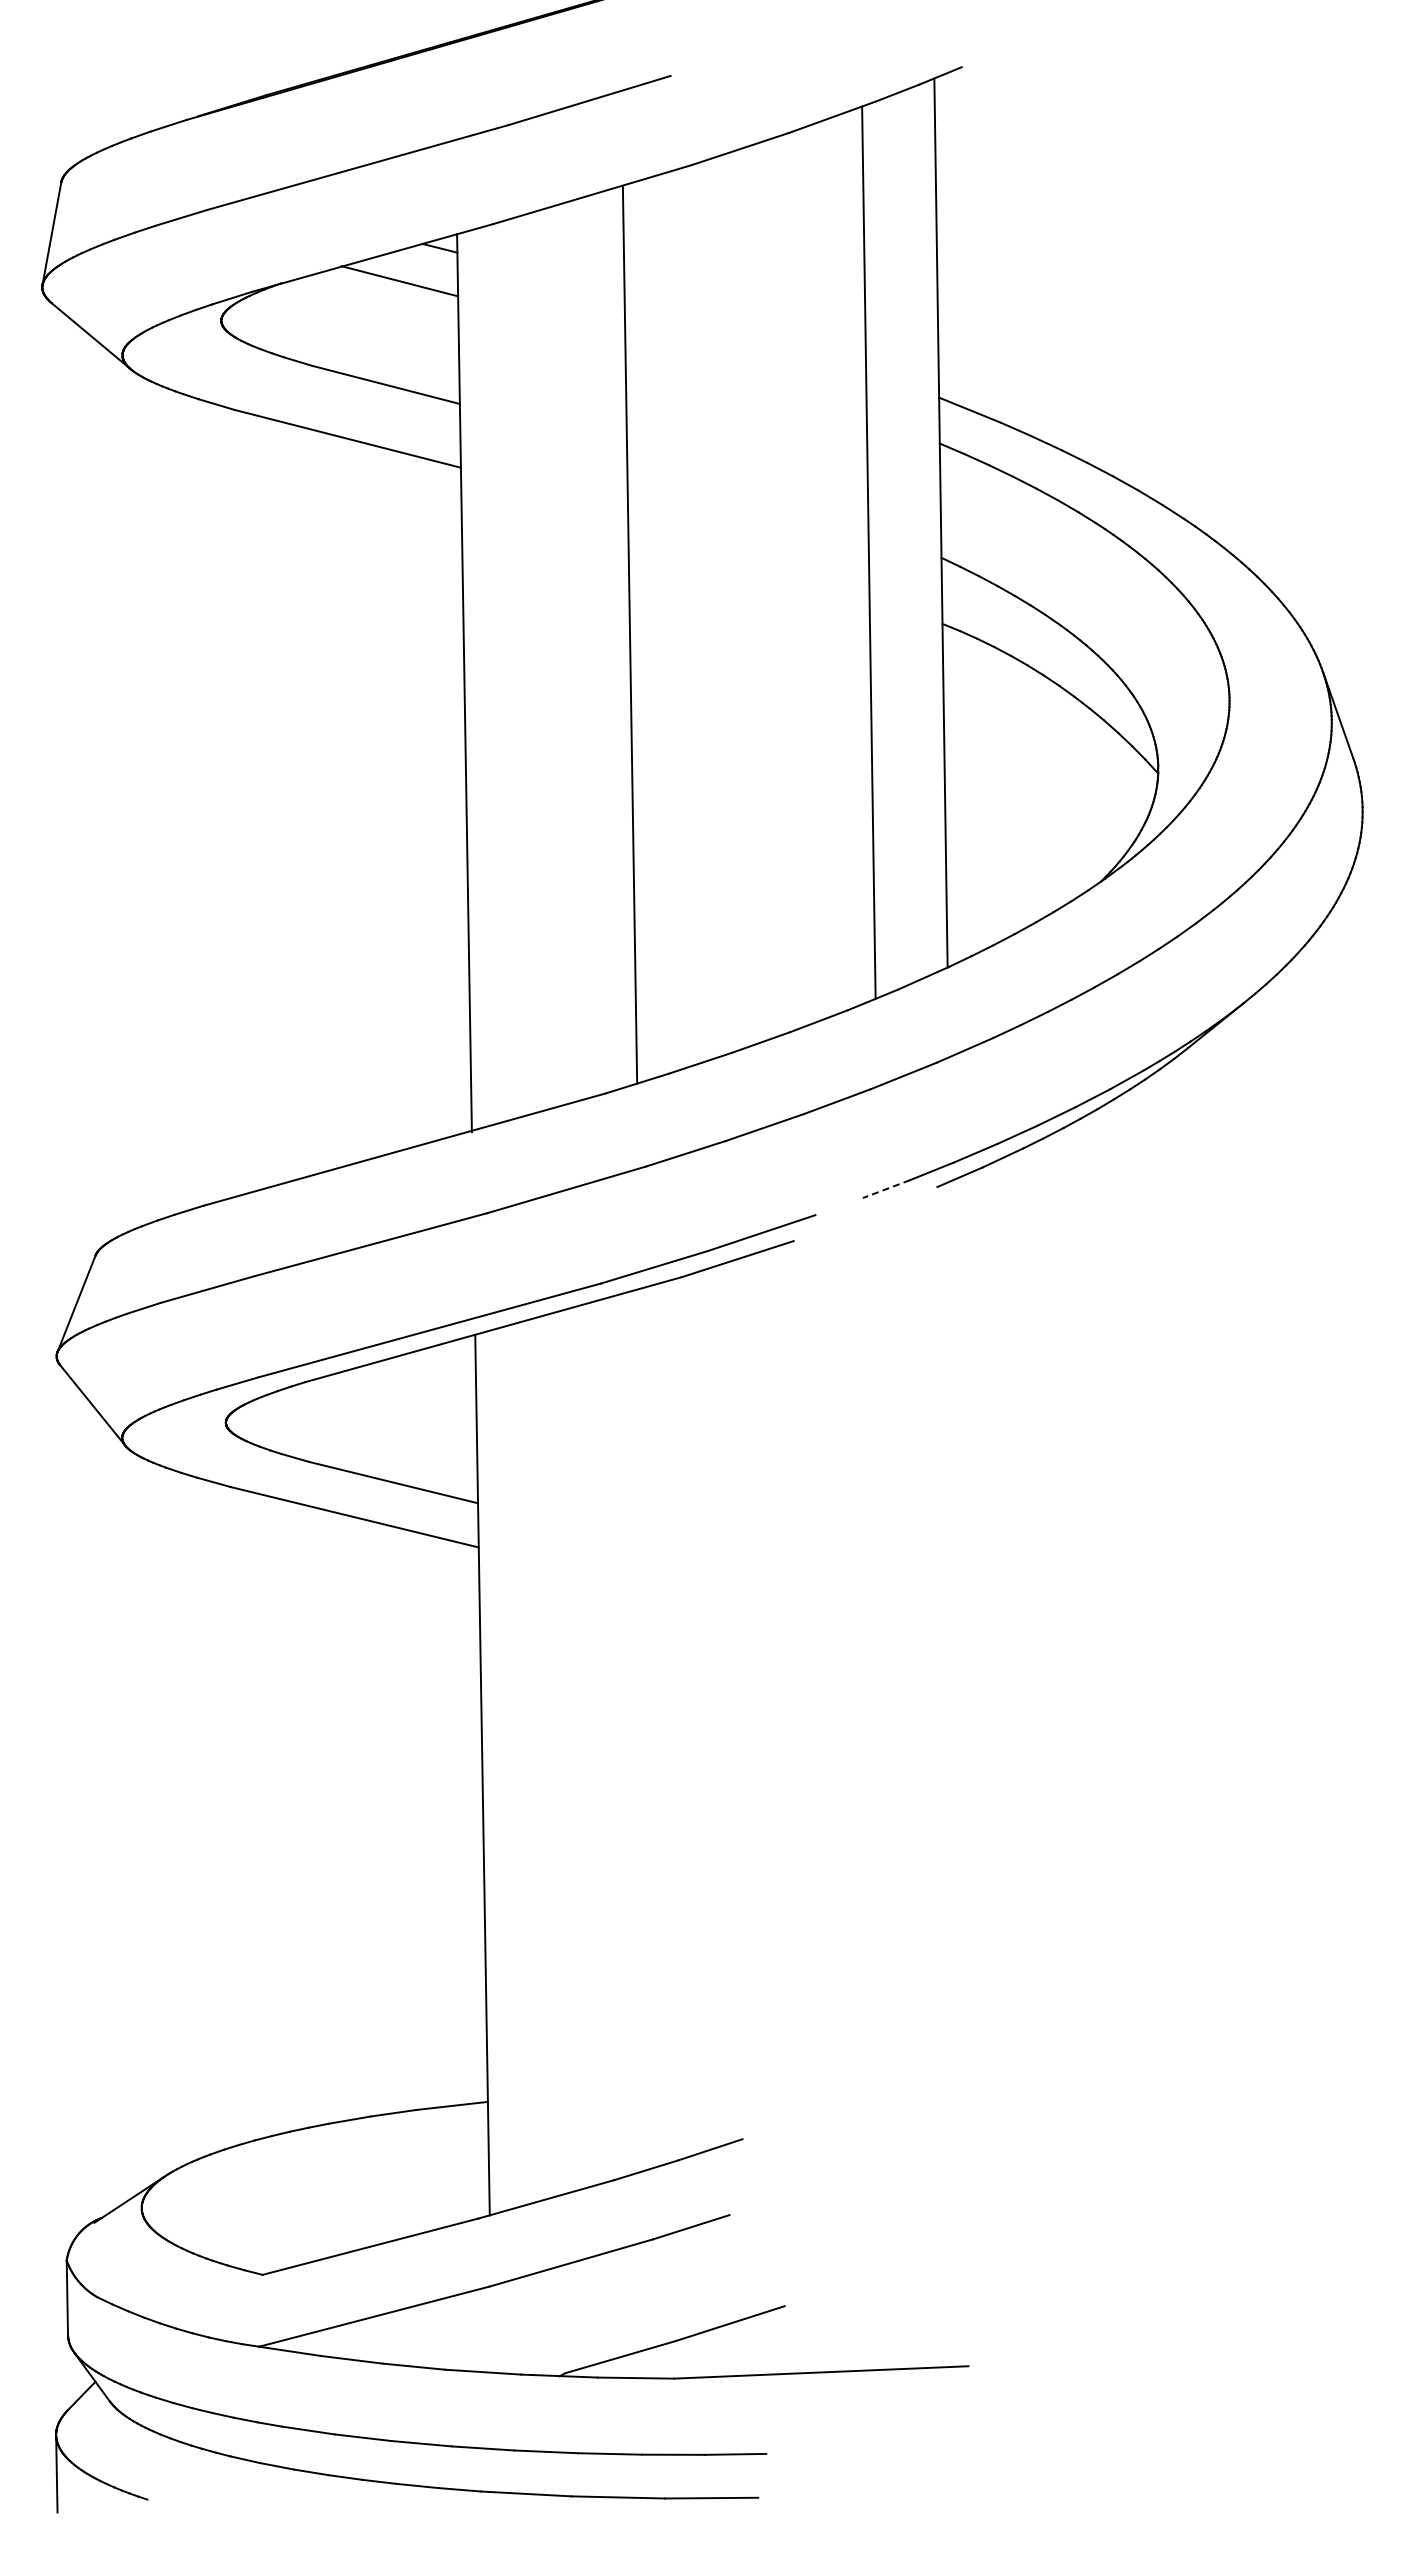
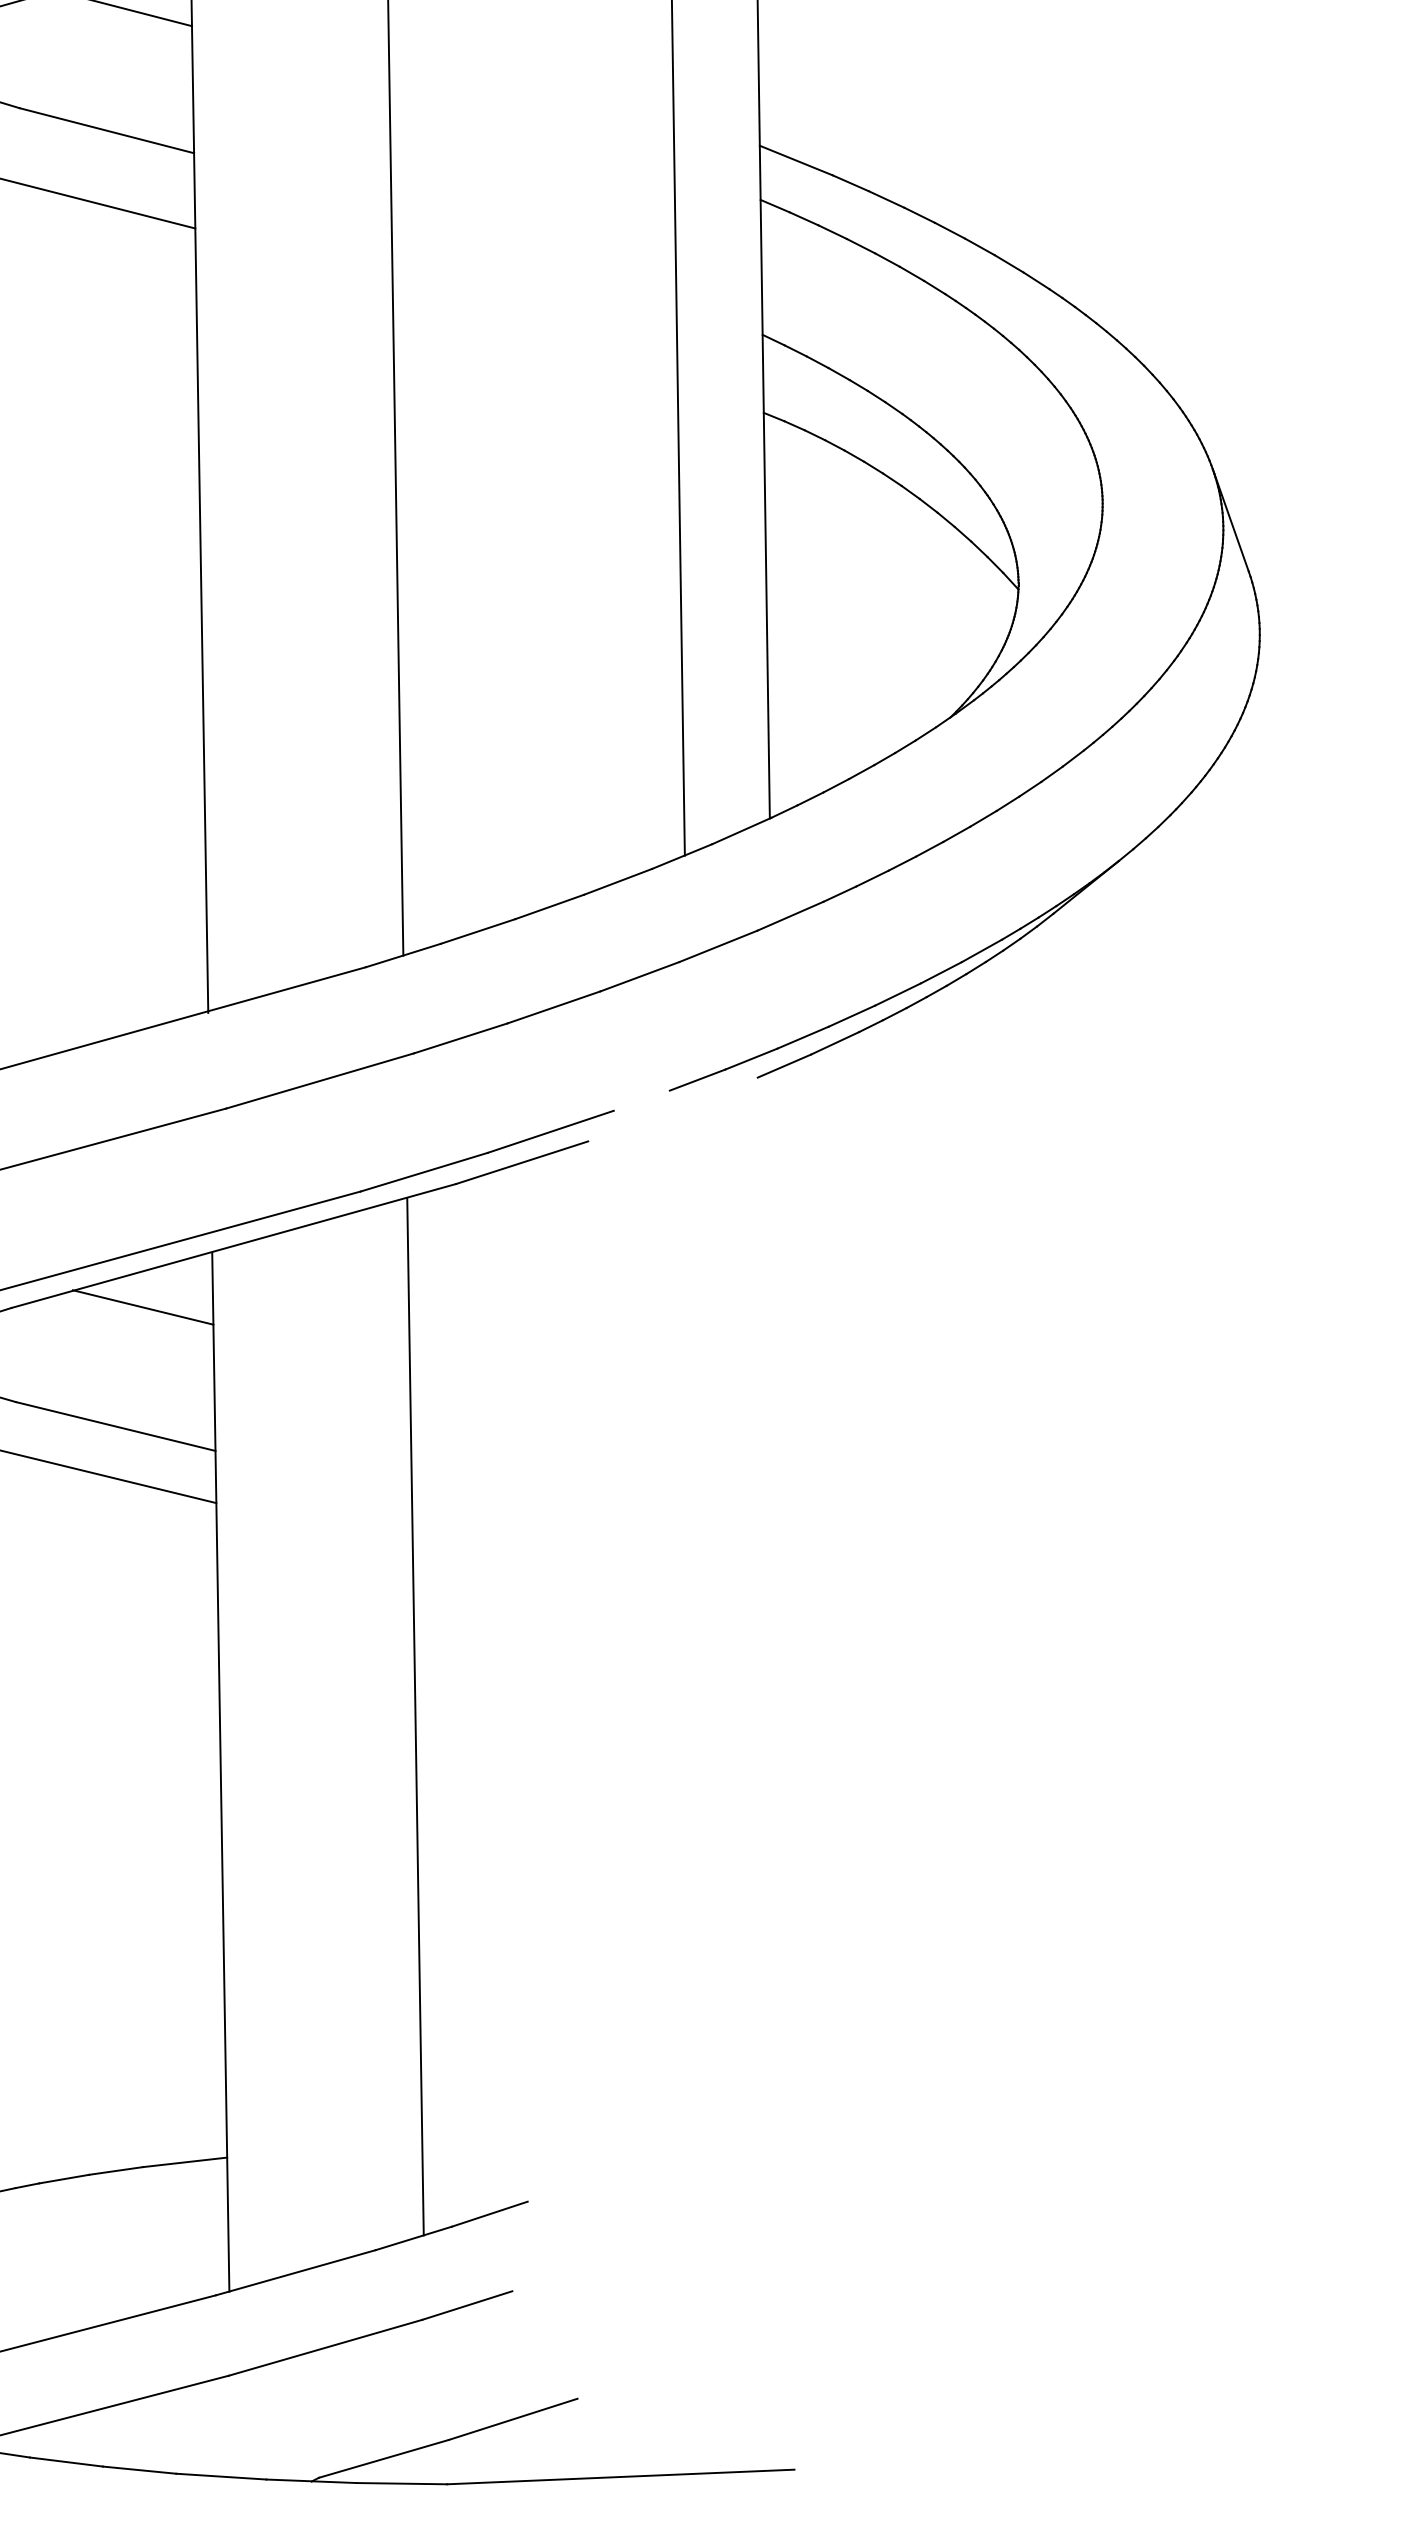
line: (886, 1189) -> (697, 1080), dashed -> solid
line: (416, 1381) -> (142, 1307), added
line: (647, 1728) -> (415, 1716), added

